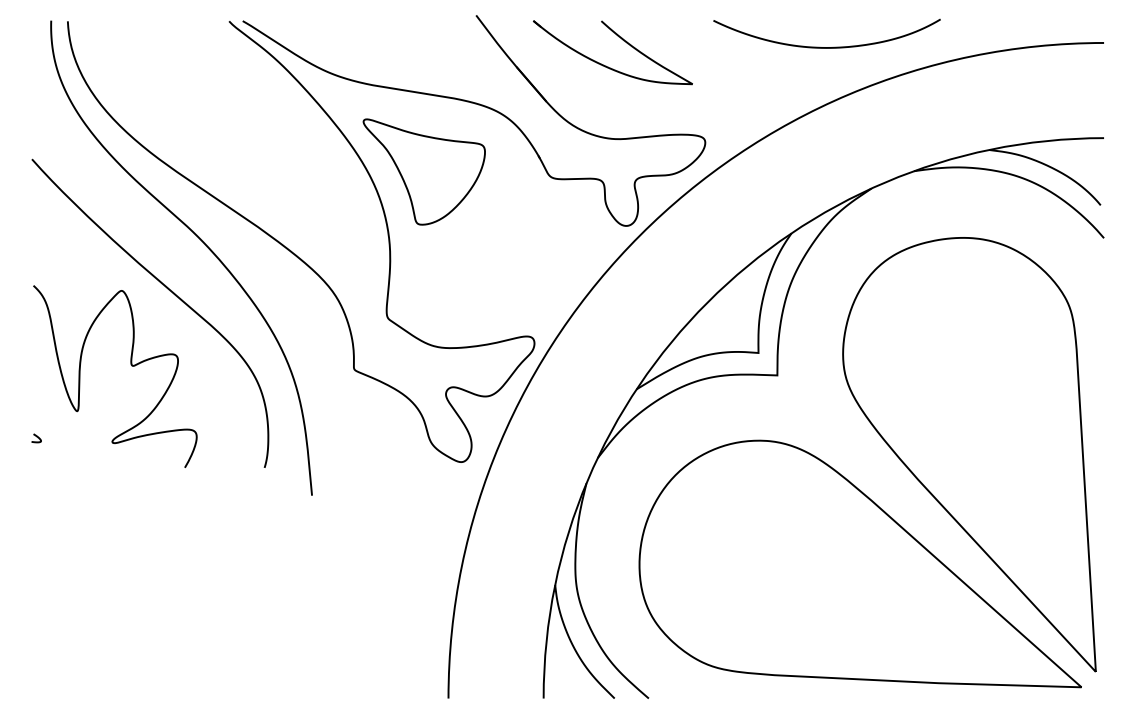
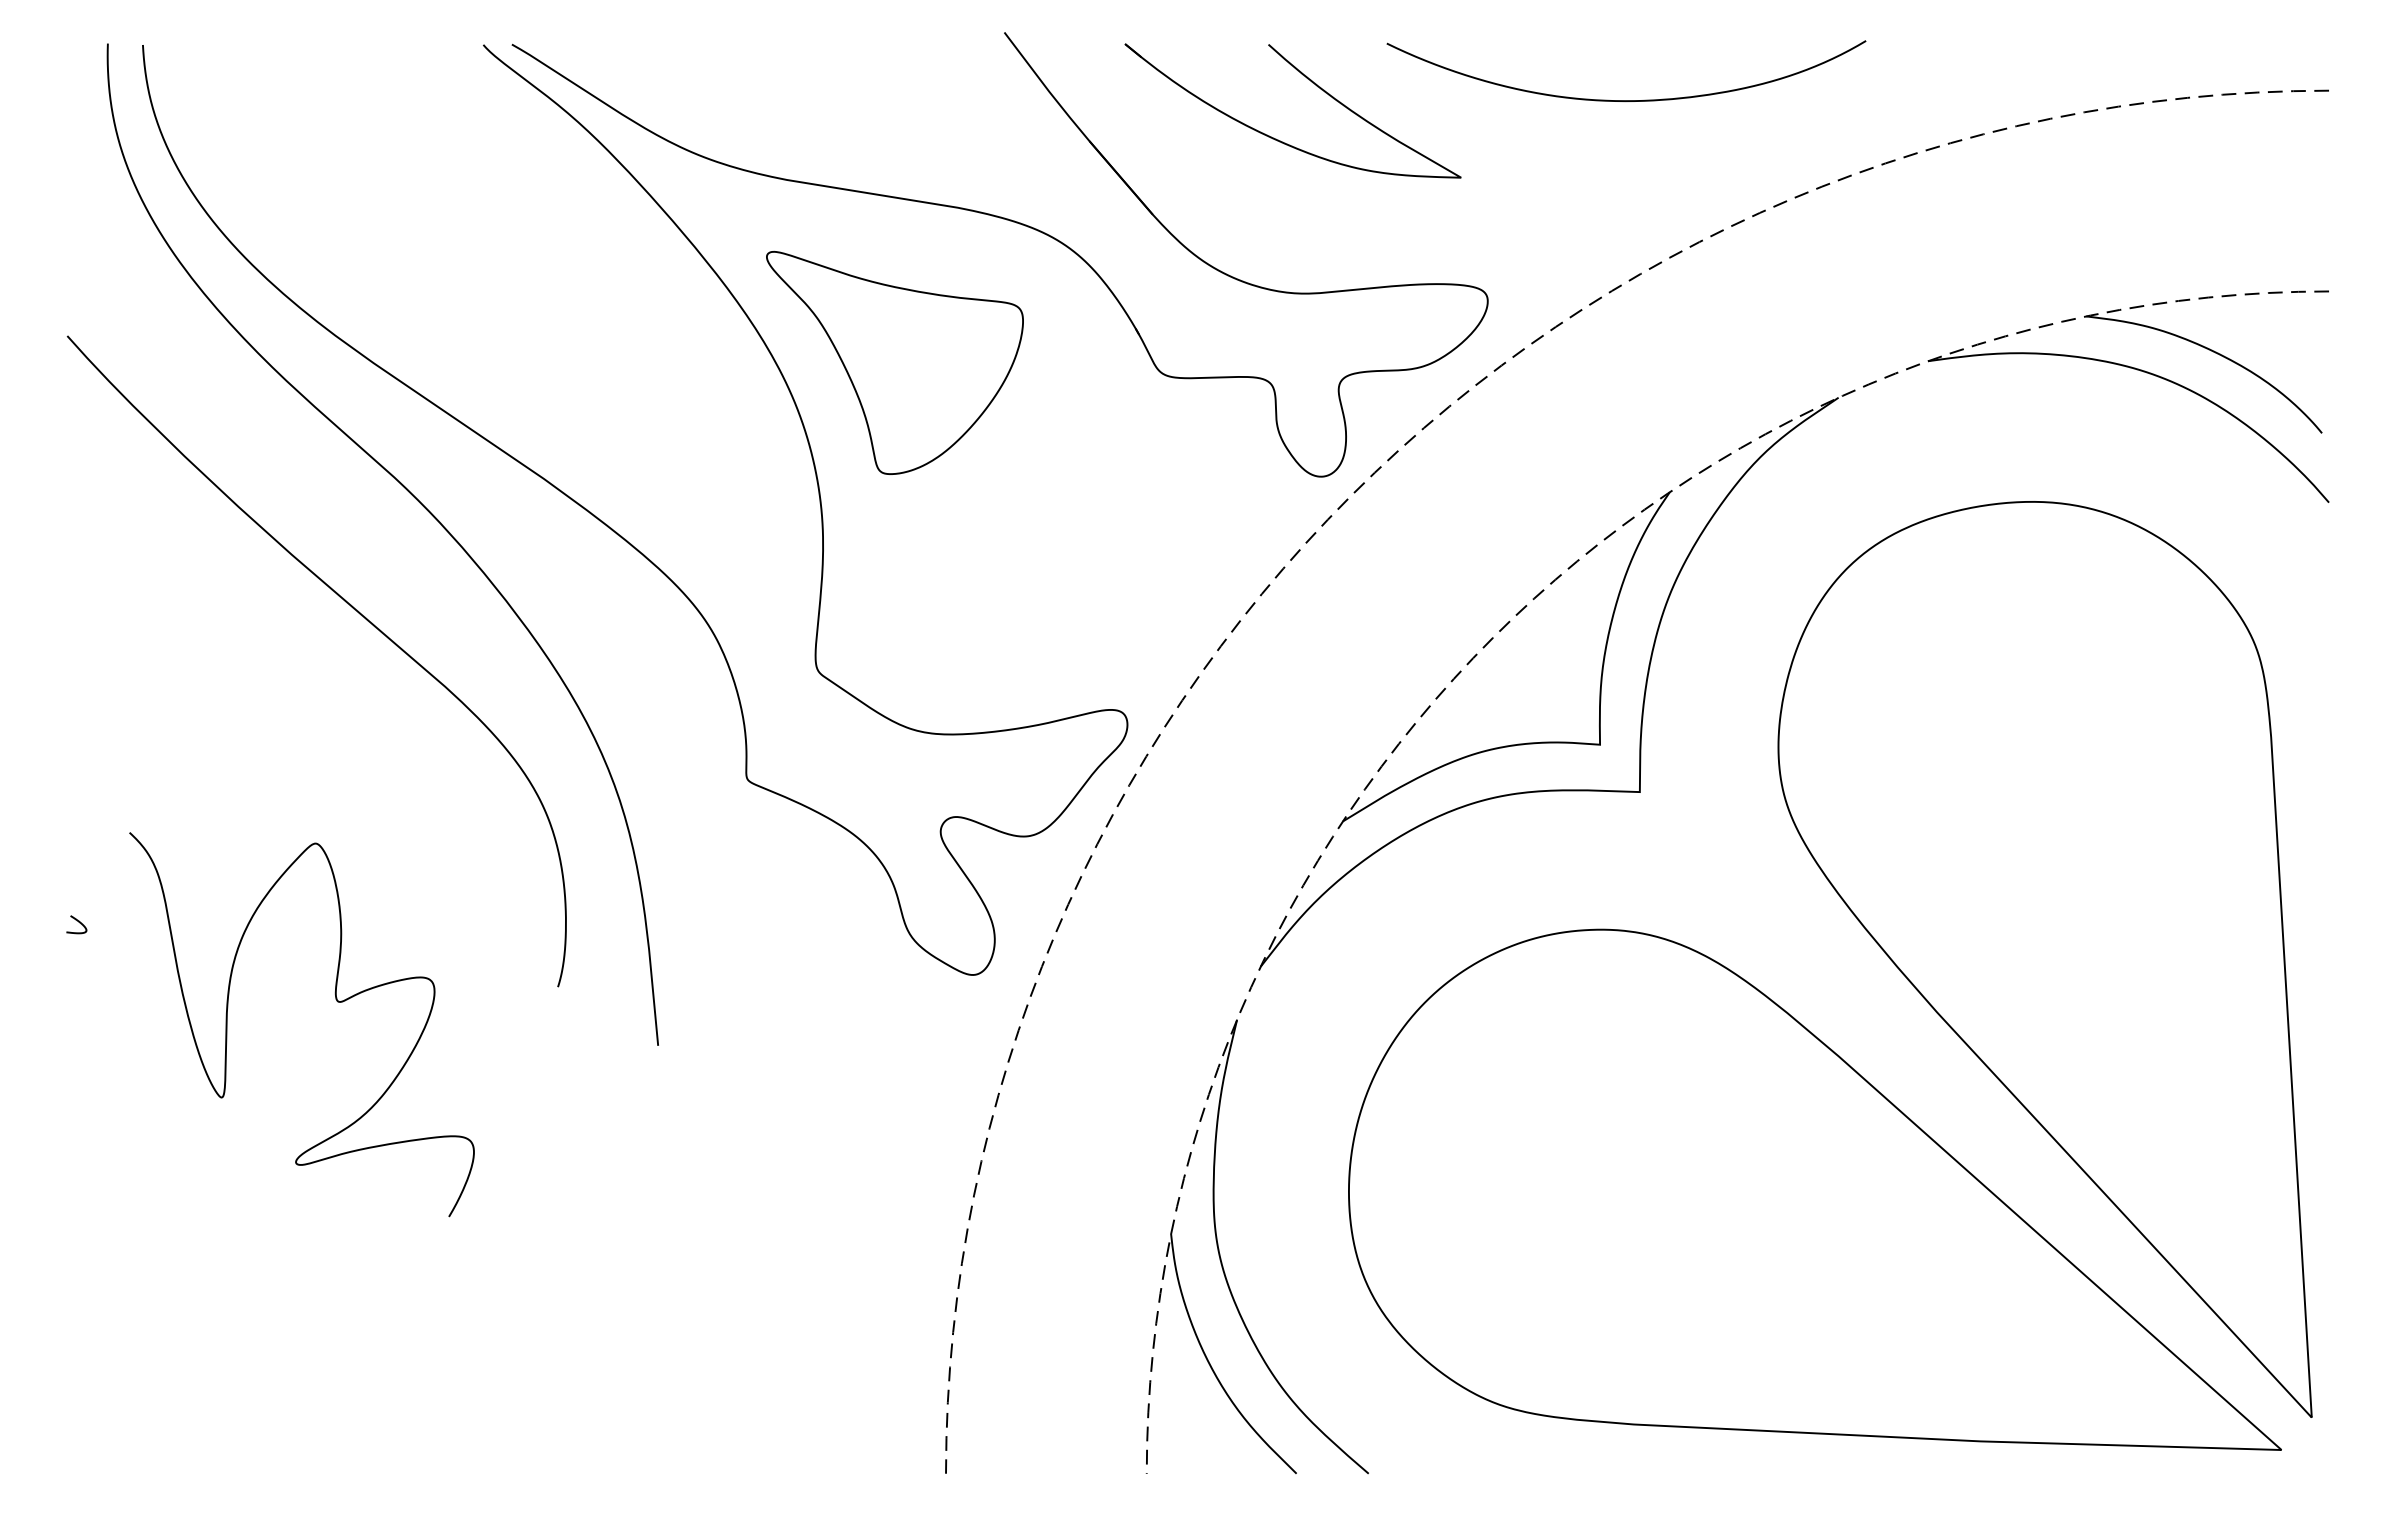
curve: (826, 47) -> (1625, 100), moved
arc: (640, 235) -> (1351, 496), solid -> dashed
arc: (707, 302) -> (1492, 638), solid -> dashed
curve: (131, 366) -> (336, 1003), moved

